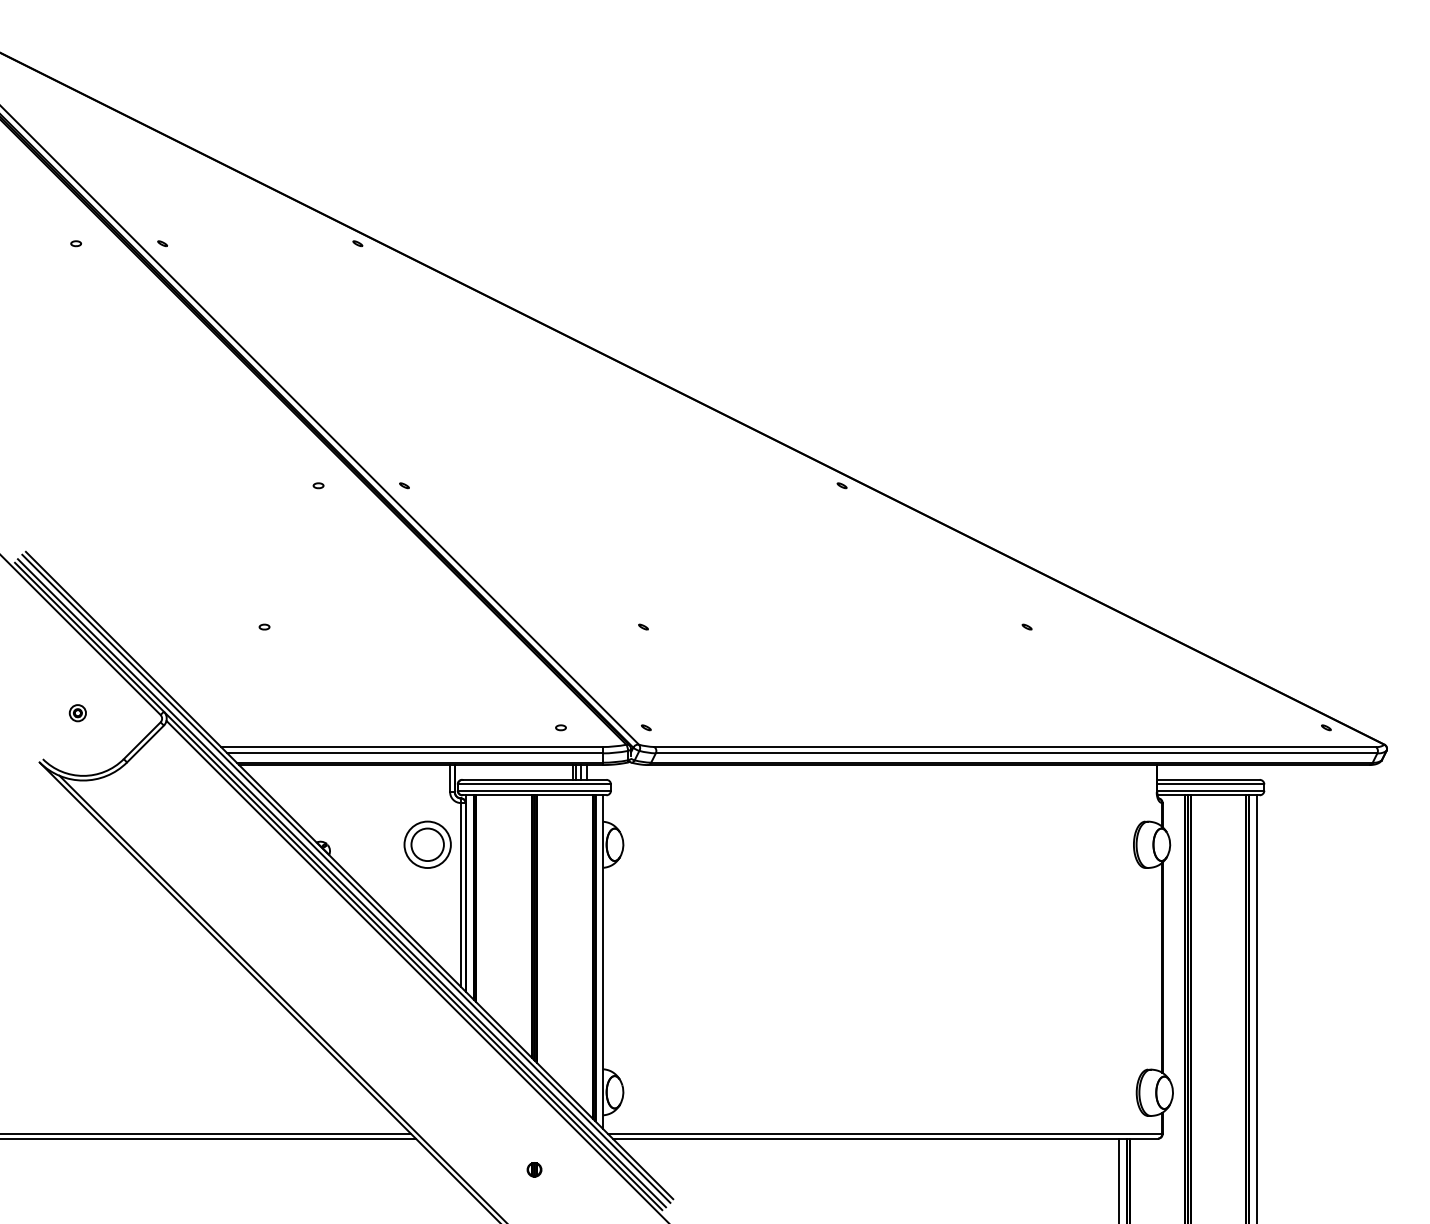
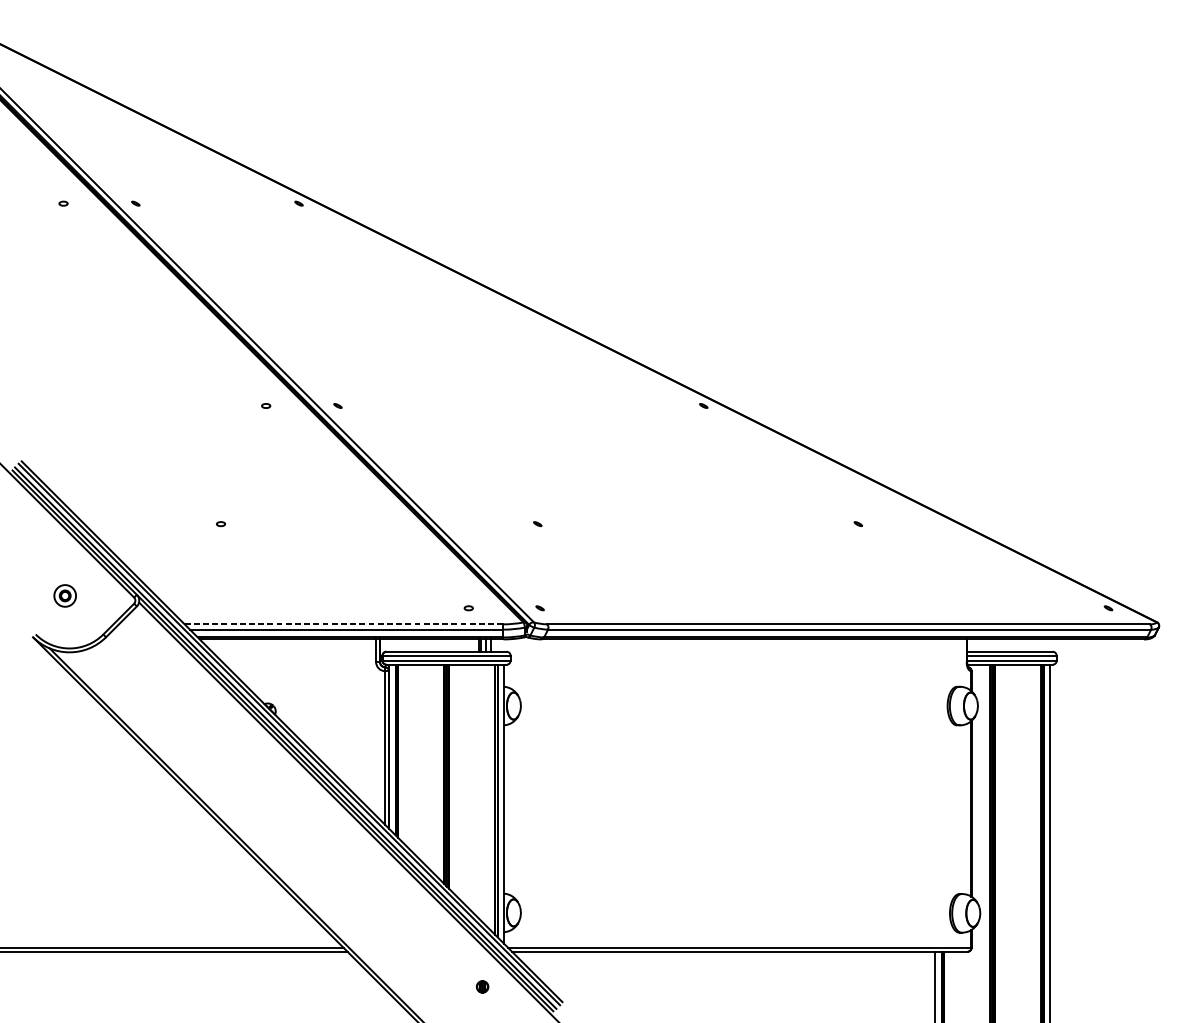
part: (77, 713) -> (64, 596), size x1.6
line: (411, 747) -> (343, 624), solid -> dashed
part: (427, 844) -> (357, 705), removed
part: (534, 1169) -> (482, 986), moved

